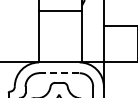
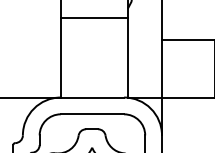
line: (59, 73) -> (92, 114), dashed -> solid

